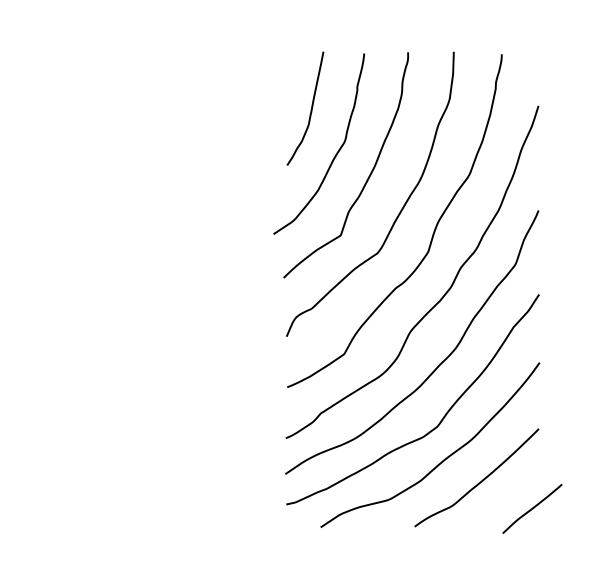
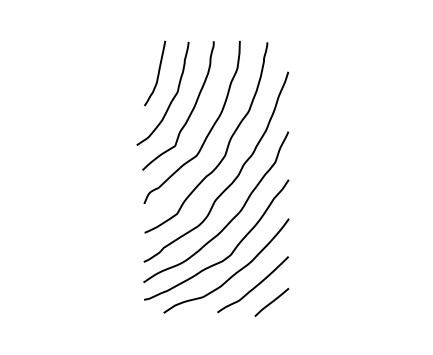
line: (531, 509) -> (271, 302), moved

